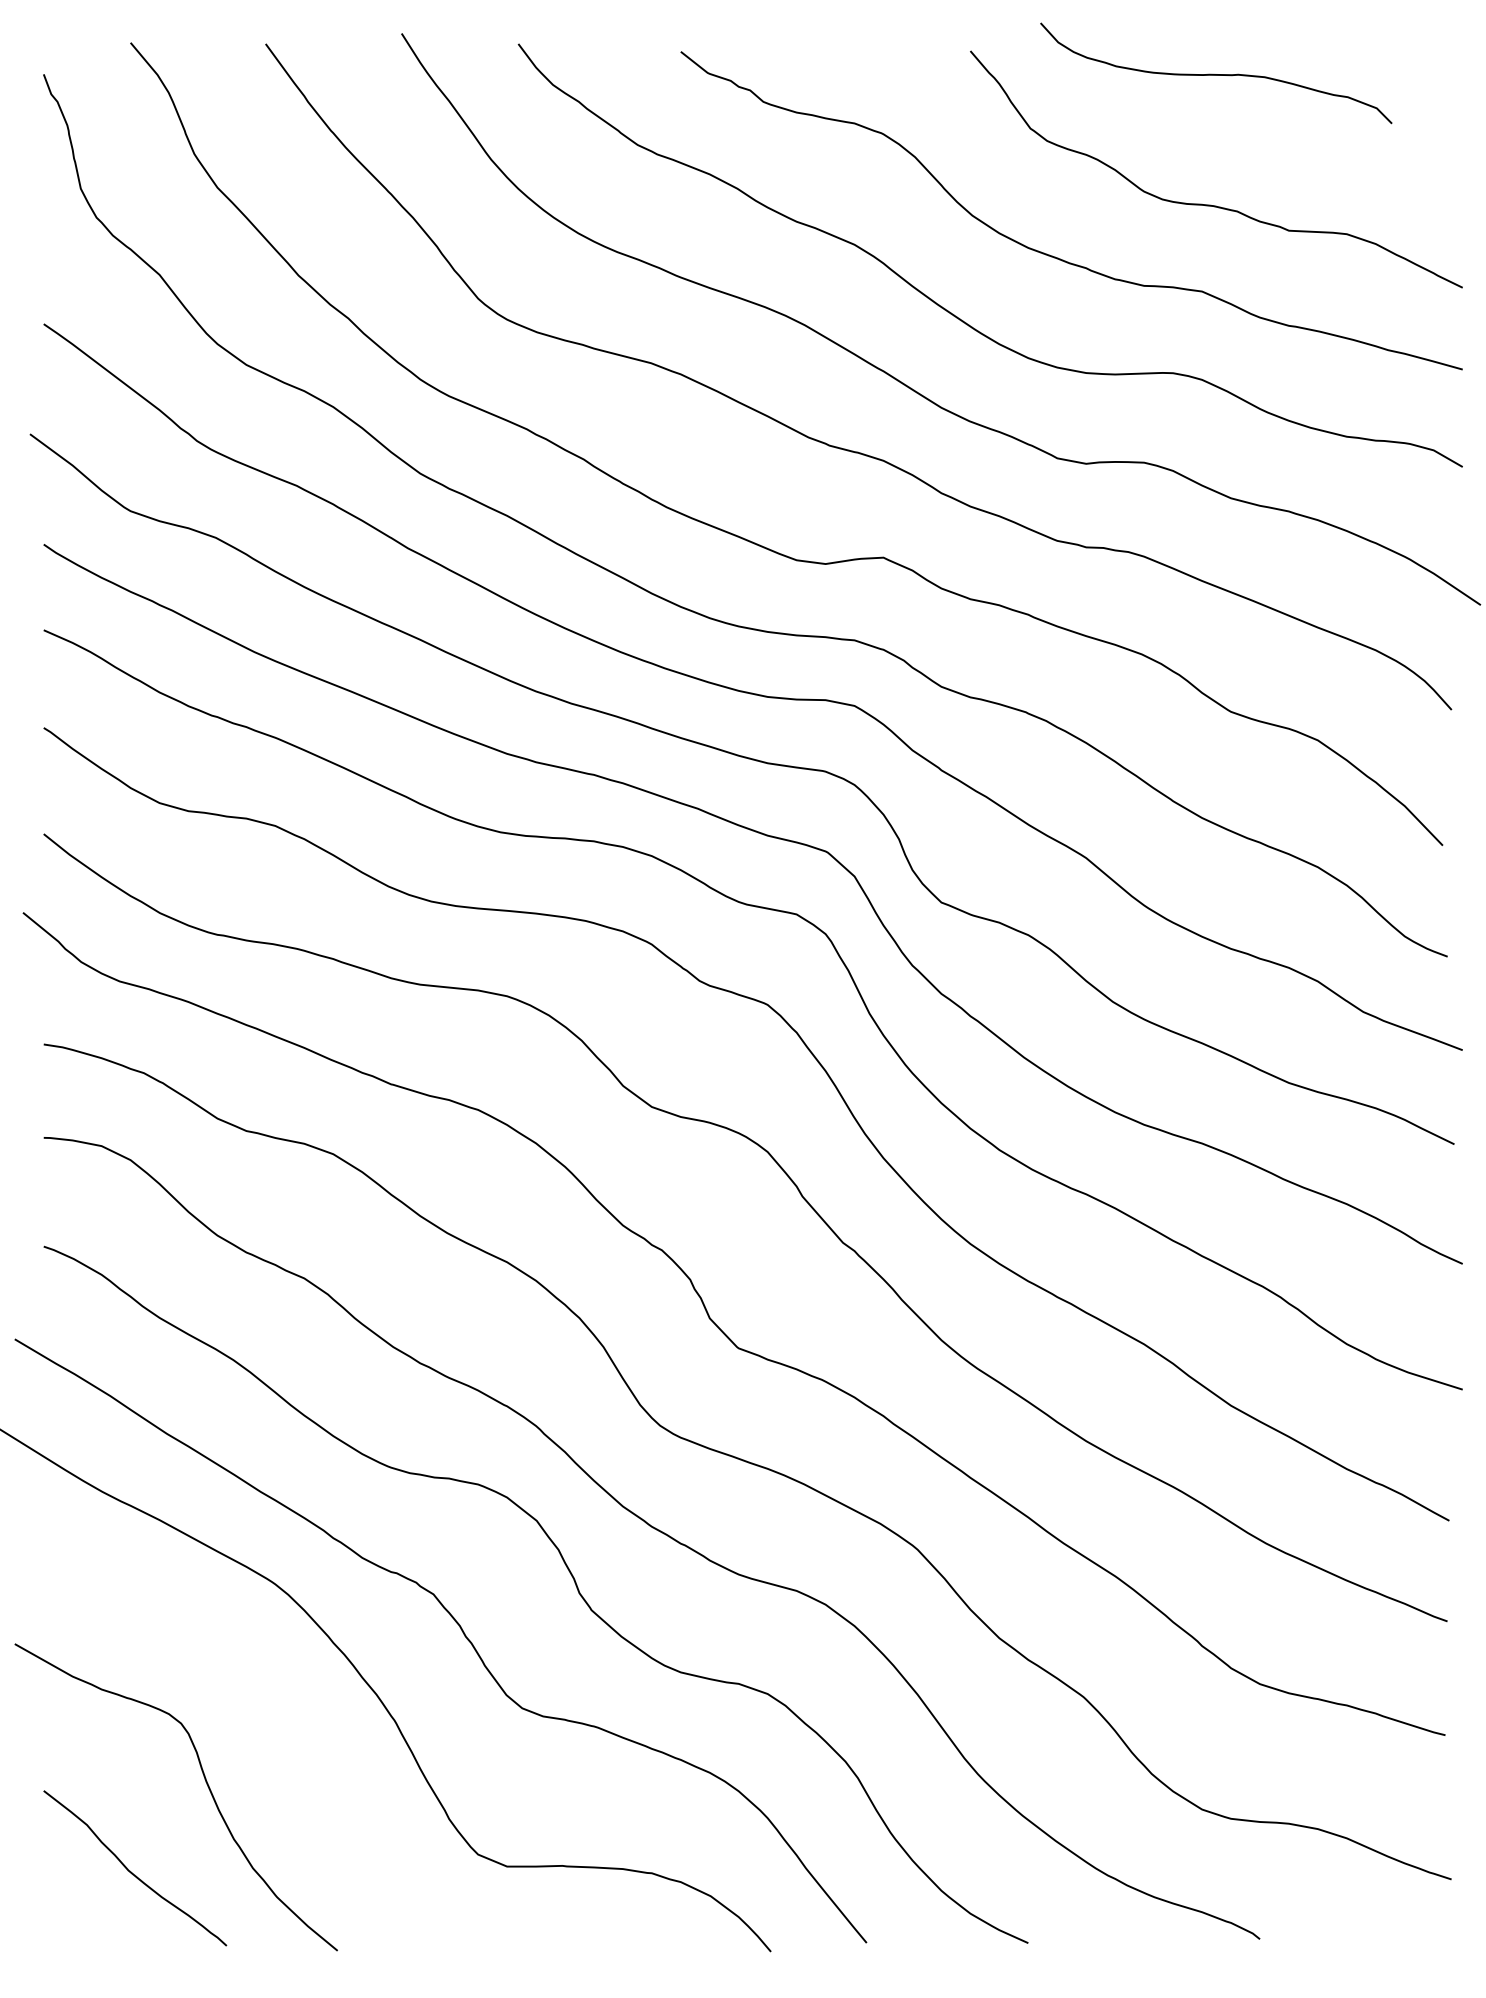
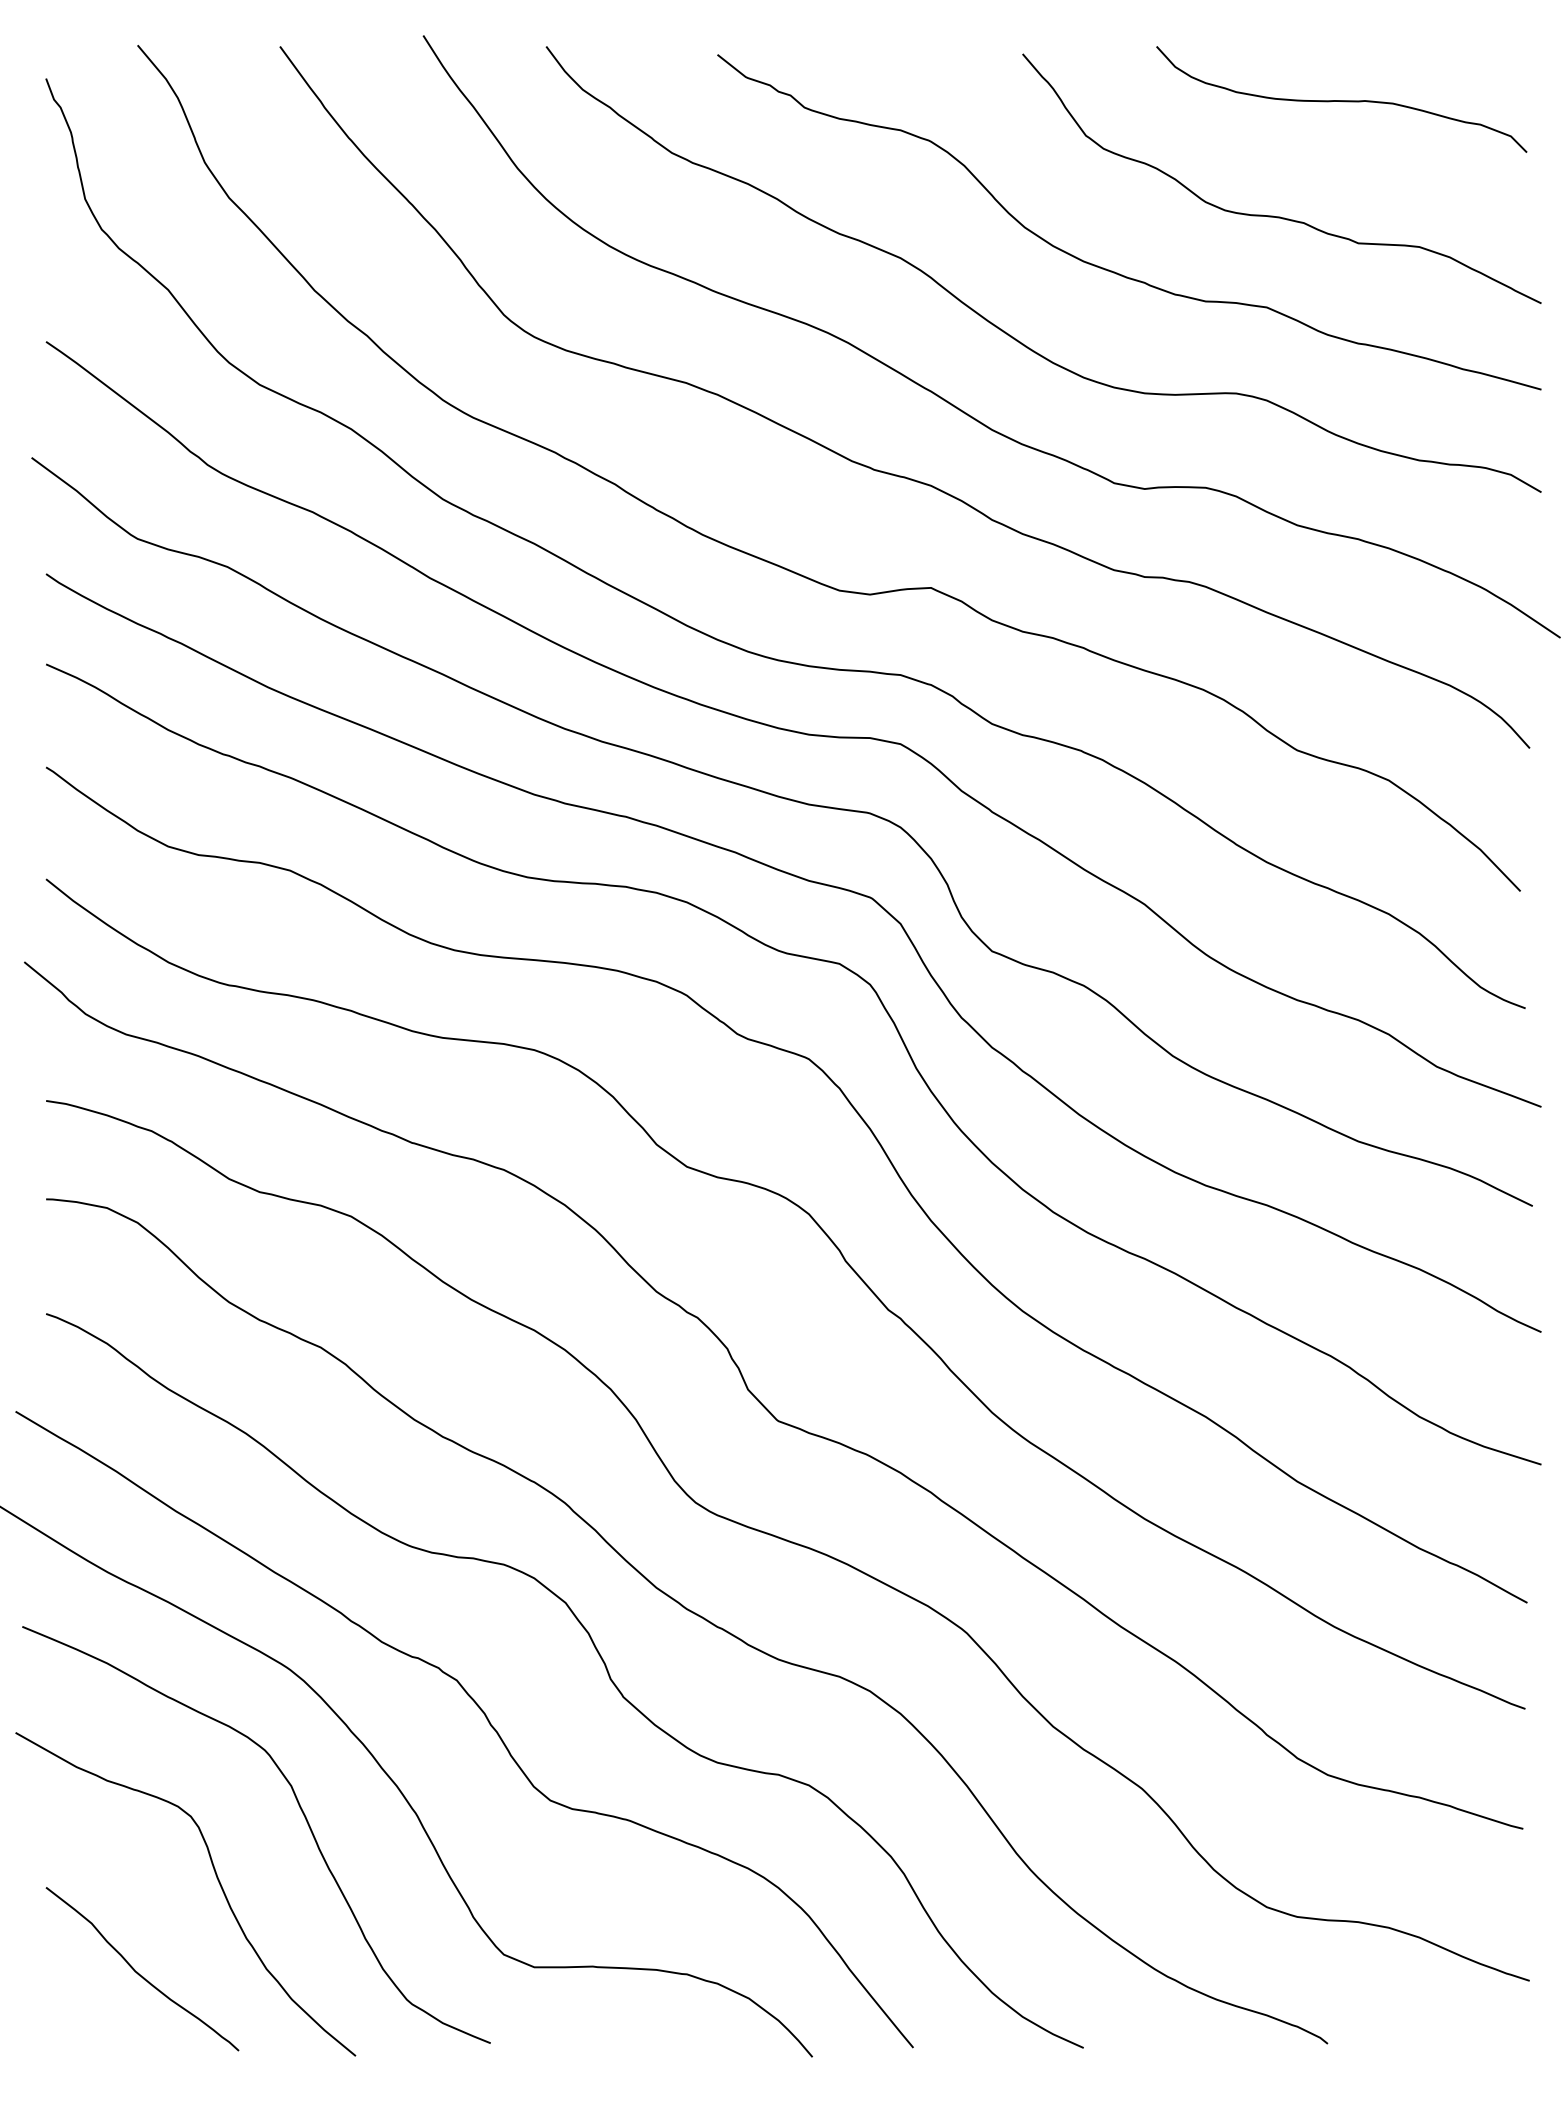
curve: (1216, 74) -> (1341, 100), moved
curve: (286, 1718) -> (301, 1811), added

